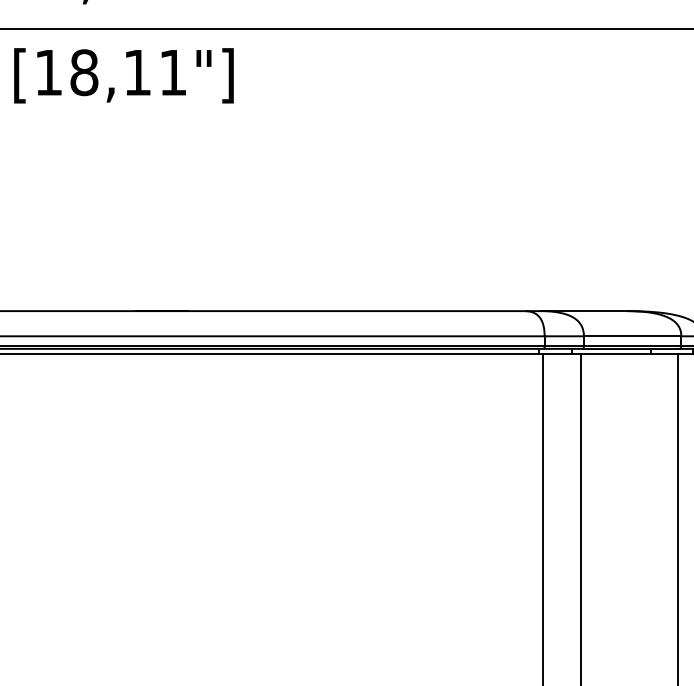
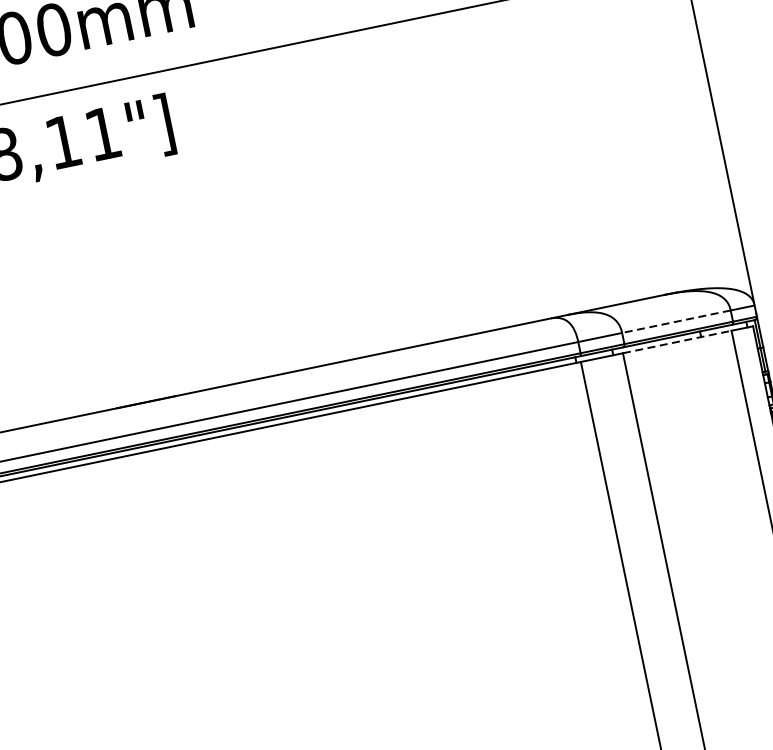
line: (632, 336) -> (676, 321), solid -> dashed
line: (629, 353) -> (676, 341), solid -> dashed

